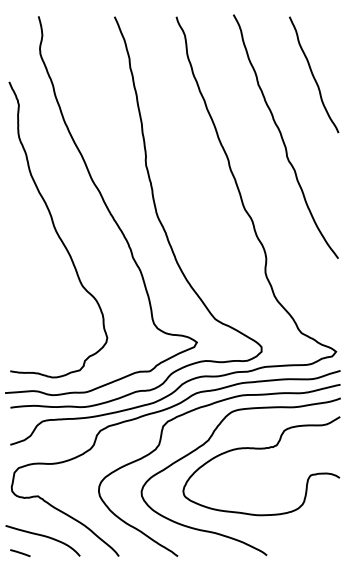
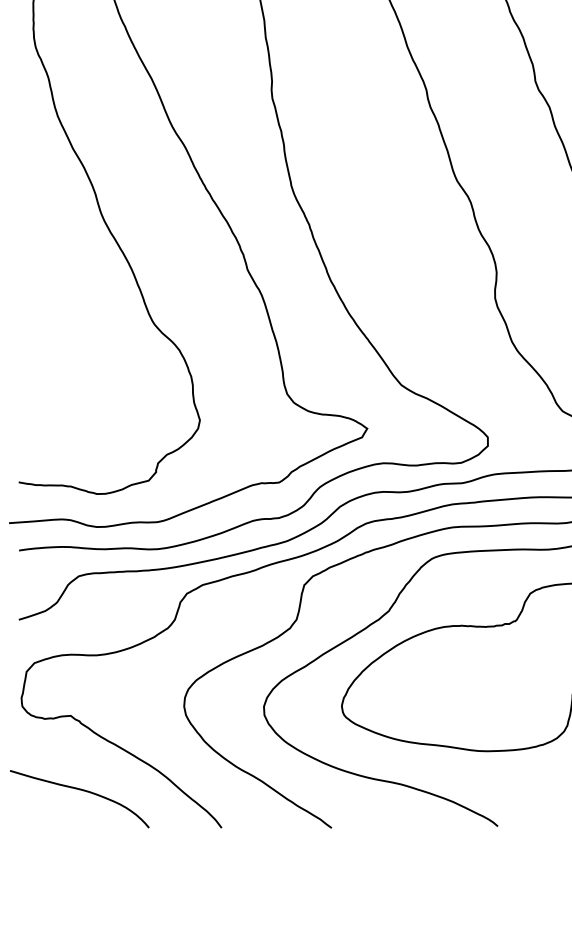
line: (20, 553) -> (37, 822), removed

